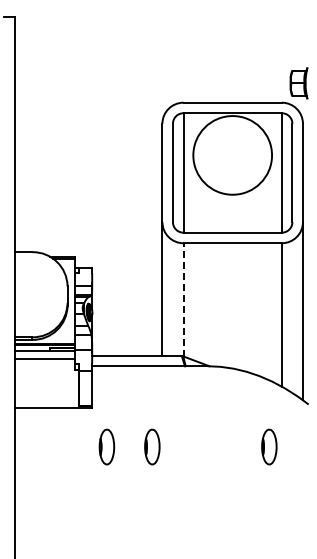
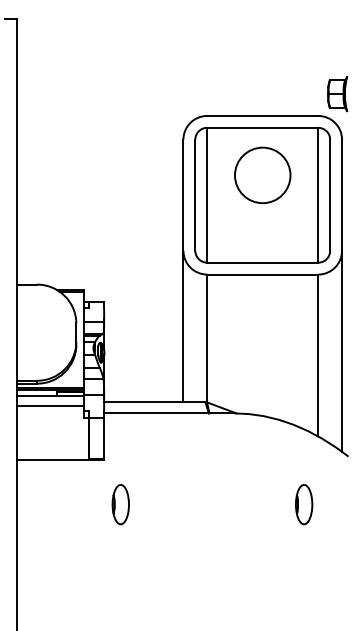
circle: (232, 155) -> (262, 175), size x0.62
line: (183, 299) -> (207, 338), dashed -> solid
part: (152, 446) -> (172, 504), removed

